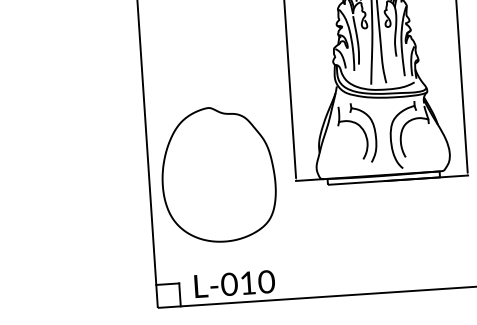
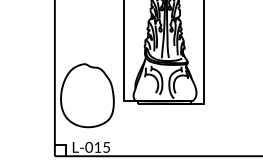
text: (266, 282) -> (106, 147), L-010 -> L-015

